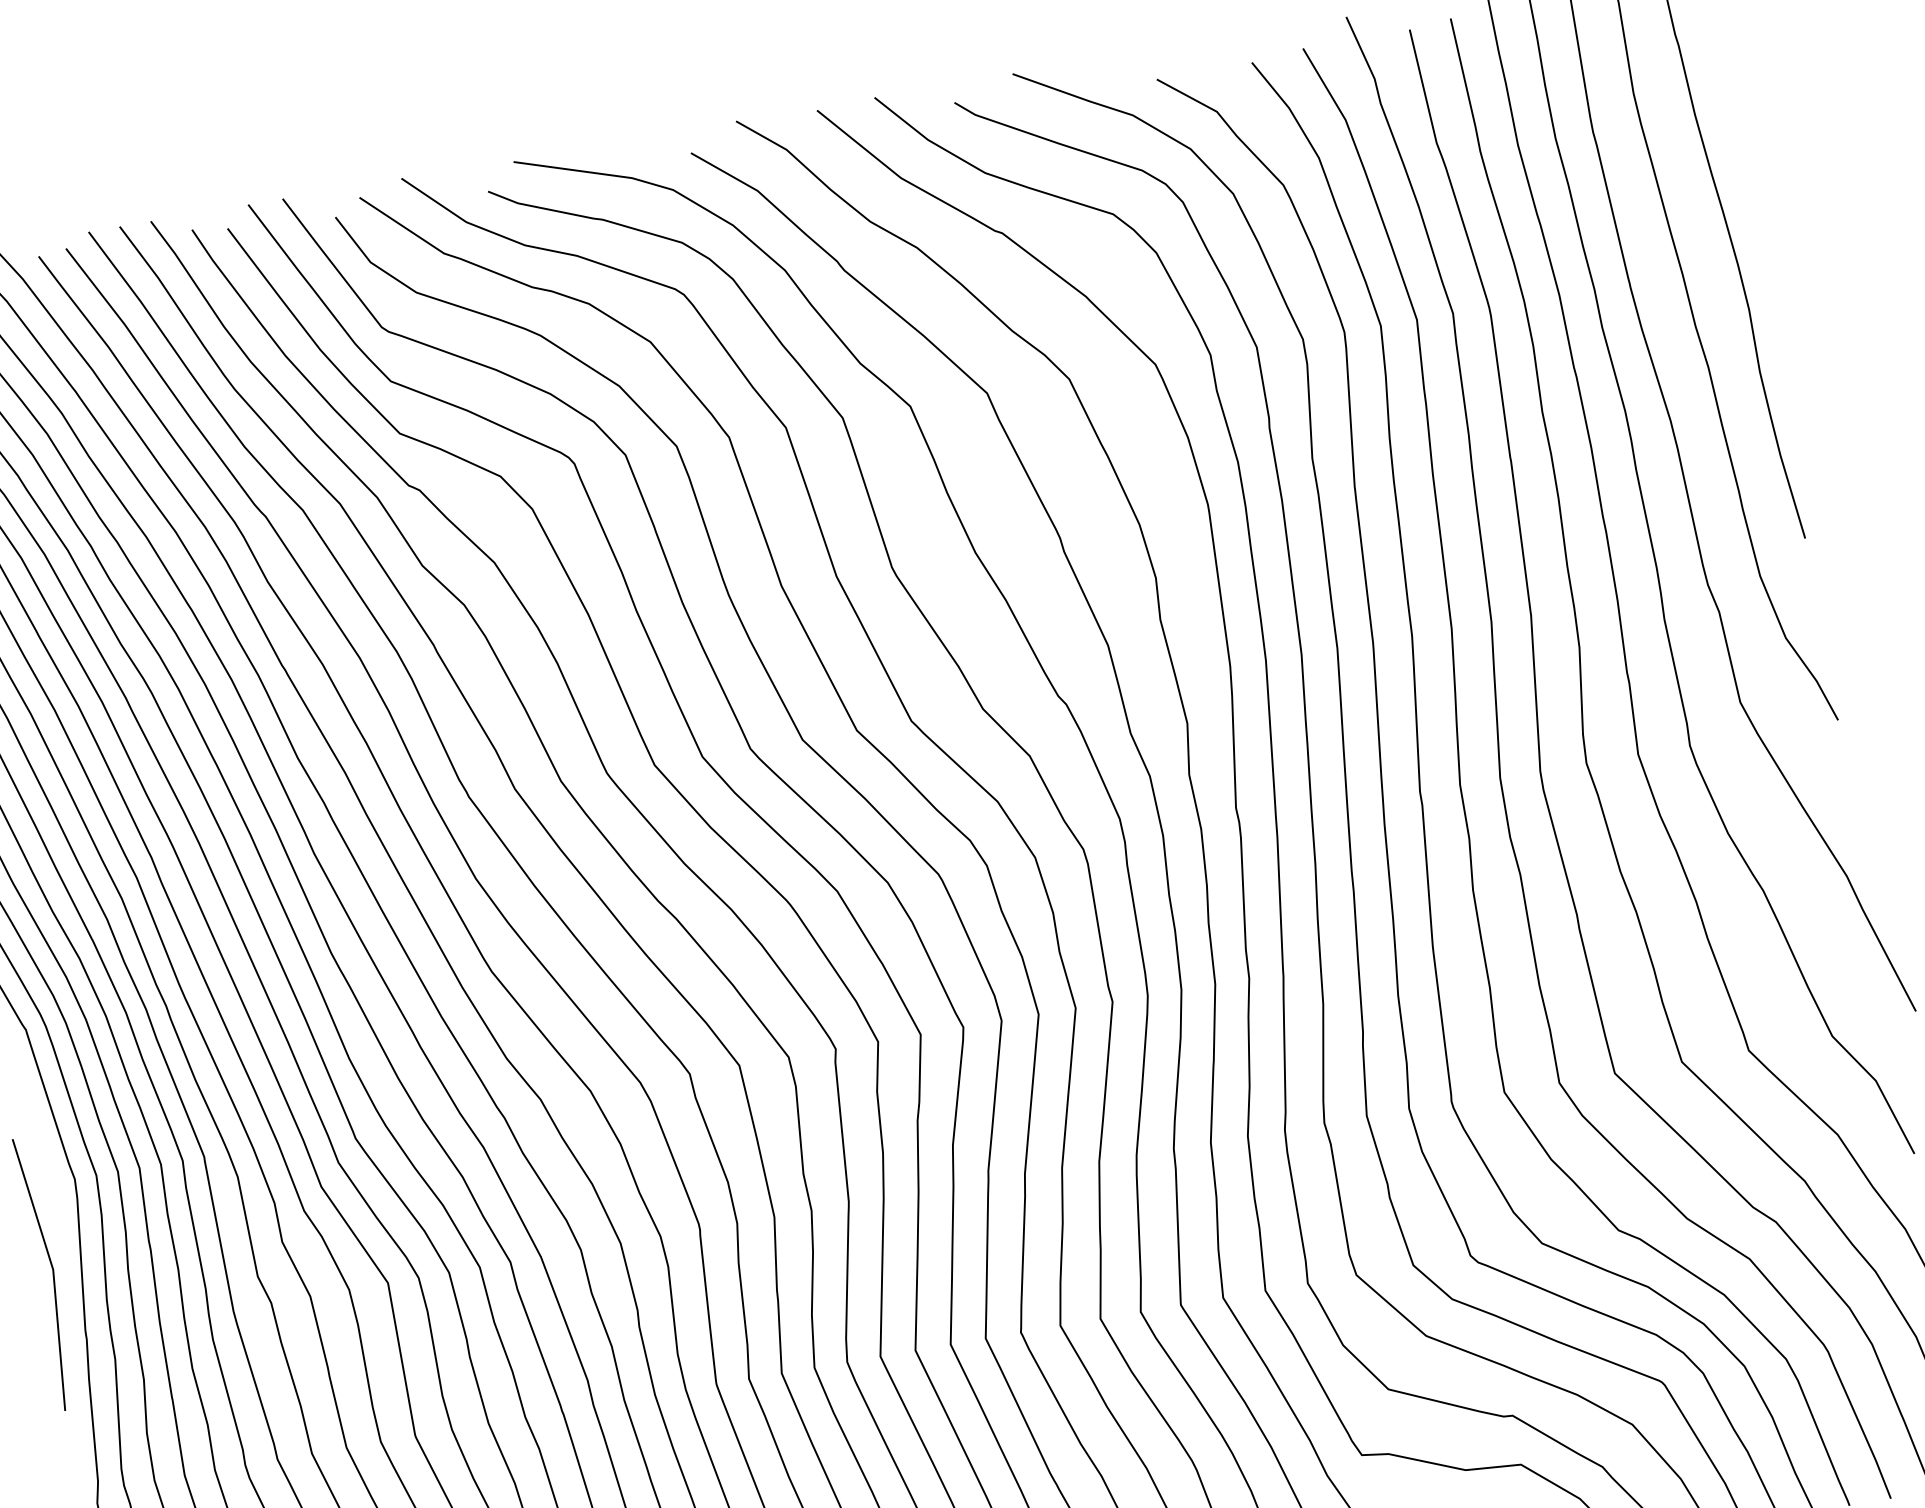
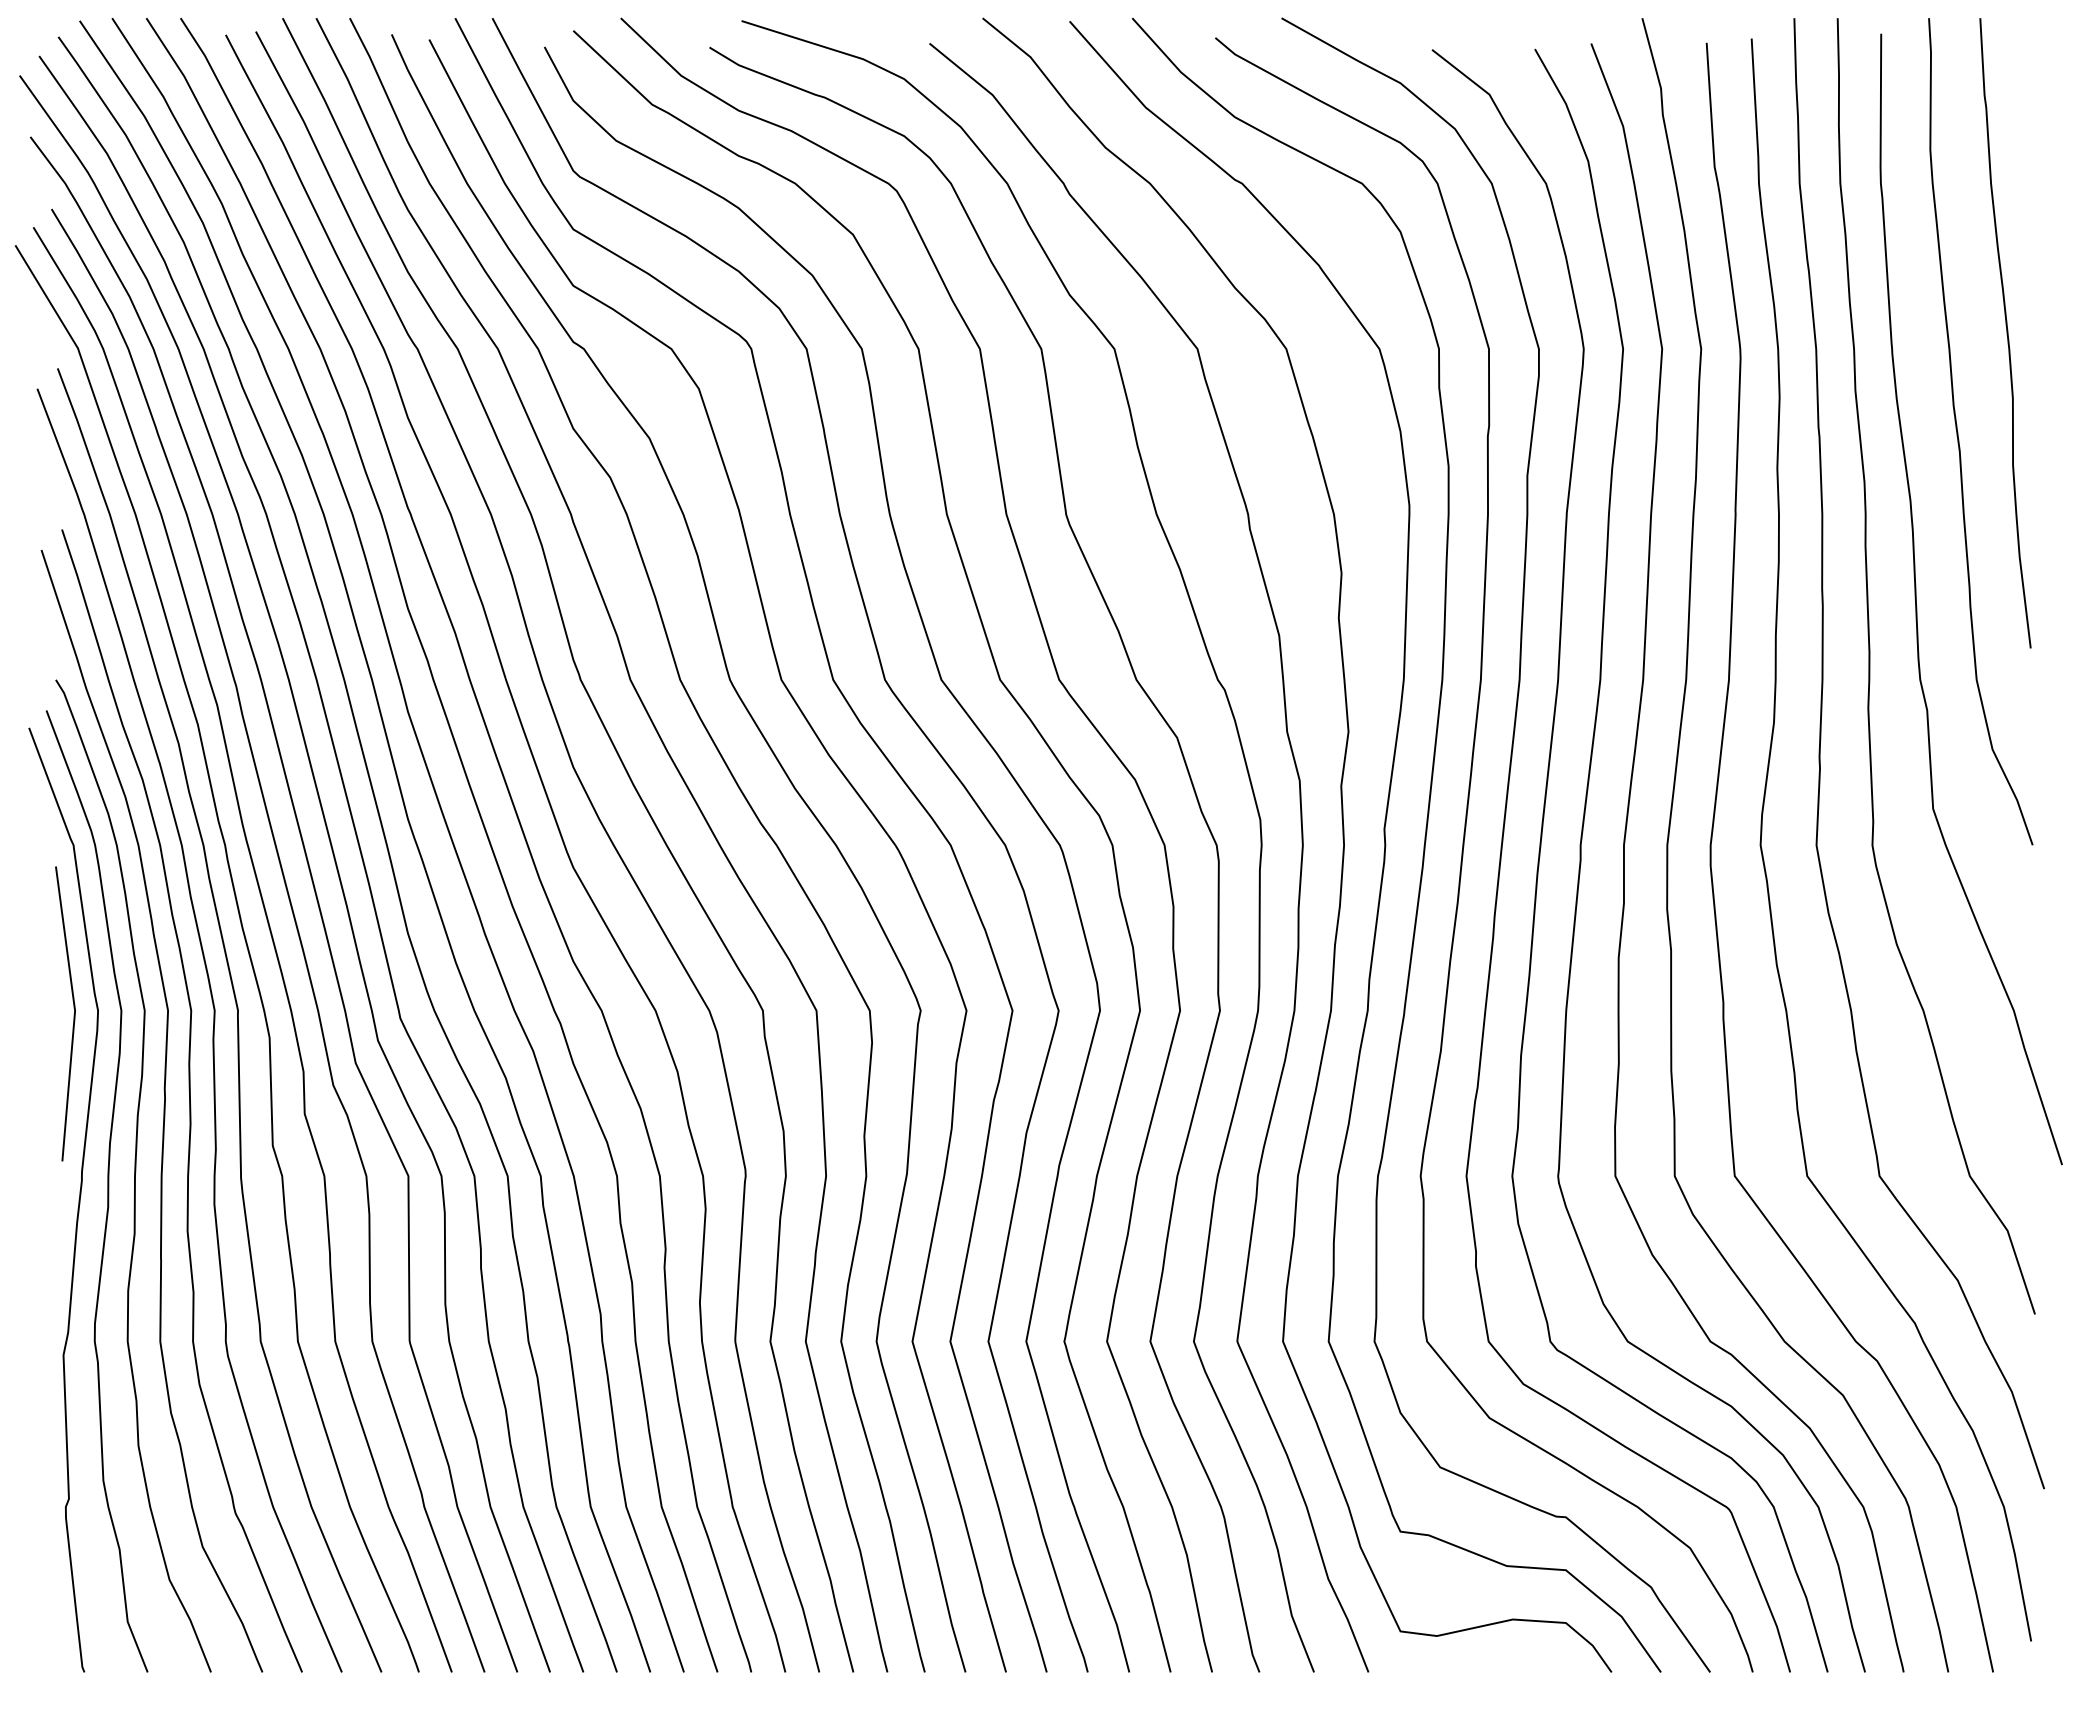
line: (52, 1273) -> (73, 1014), moved

